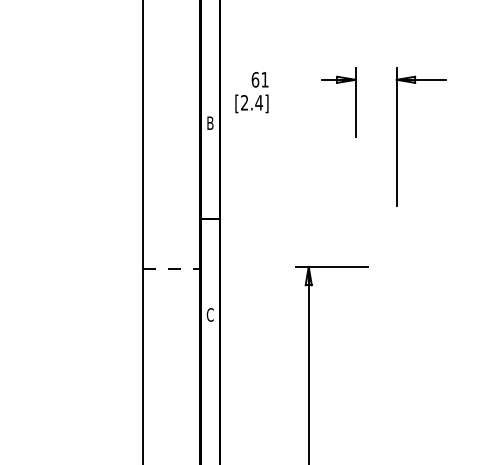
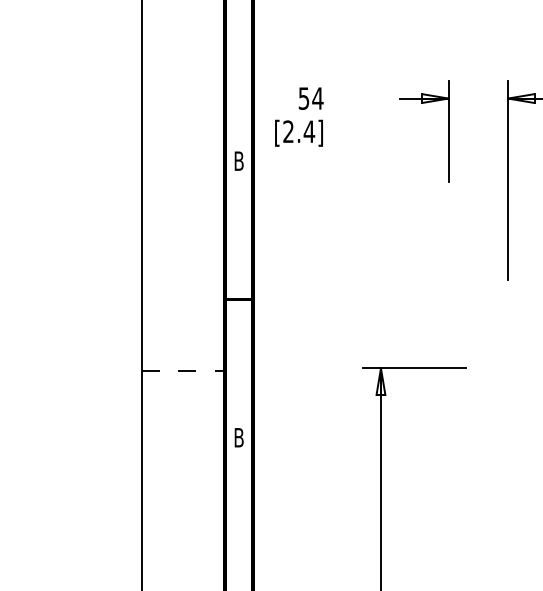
text: (259, 79) -> (309, 98), 61 -> 54
text: (209, 314) -> (237, 437), C -> B

